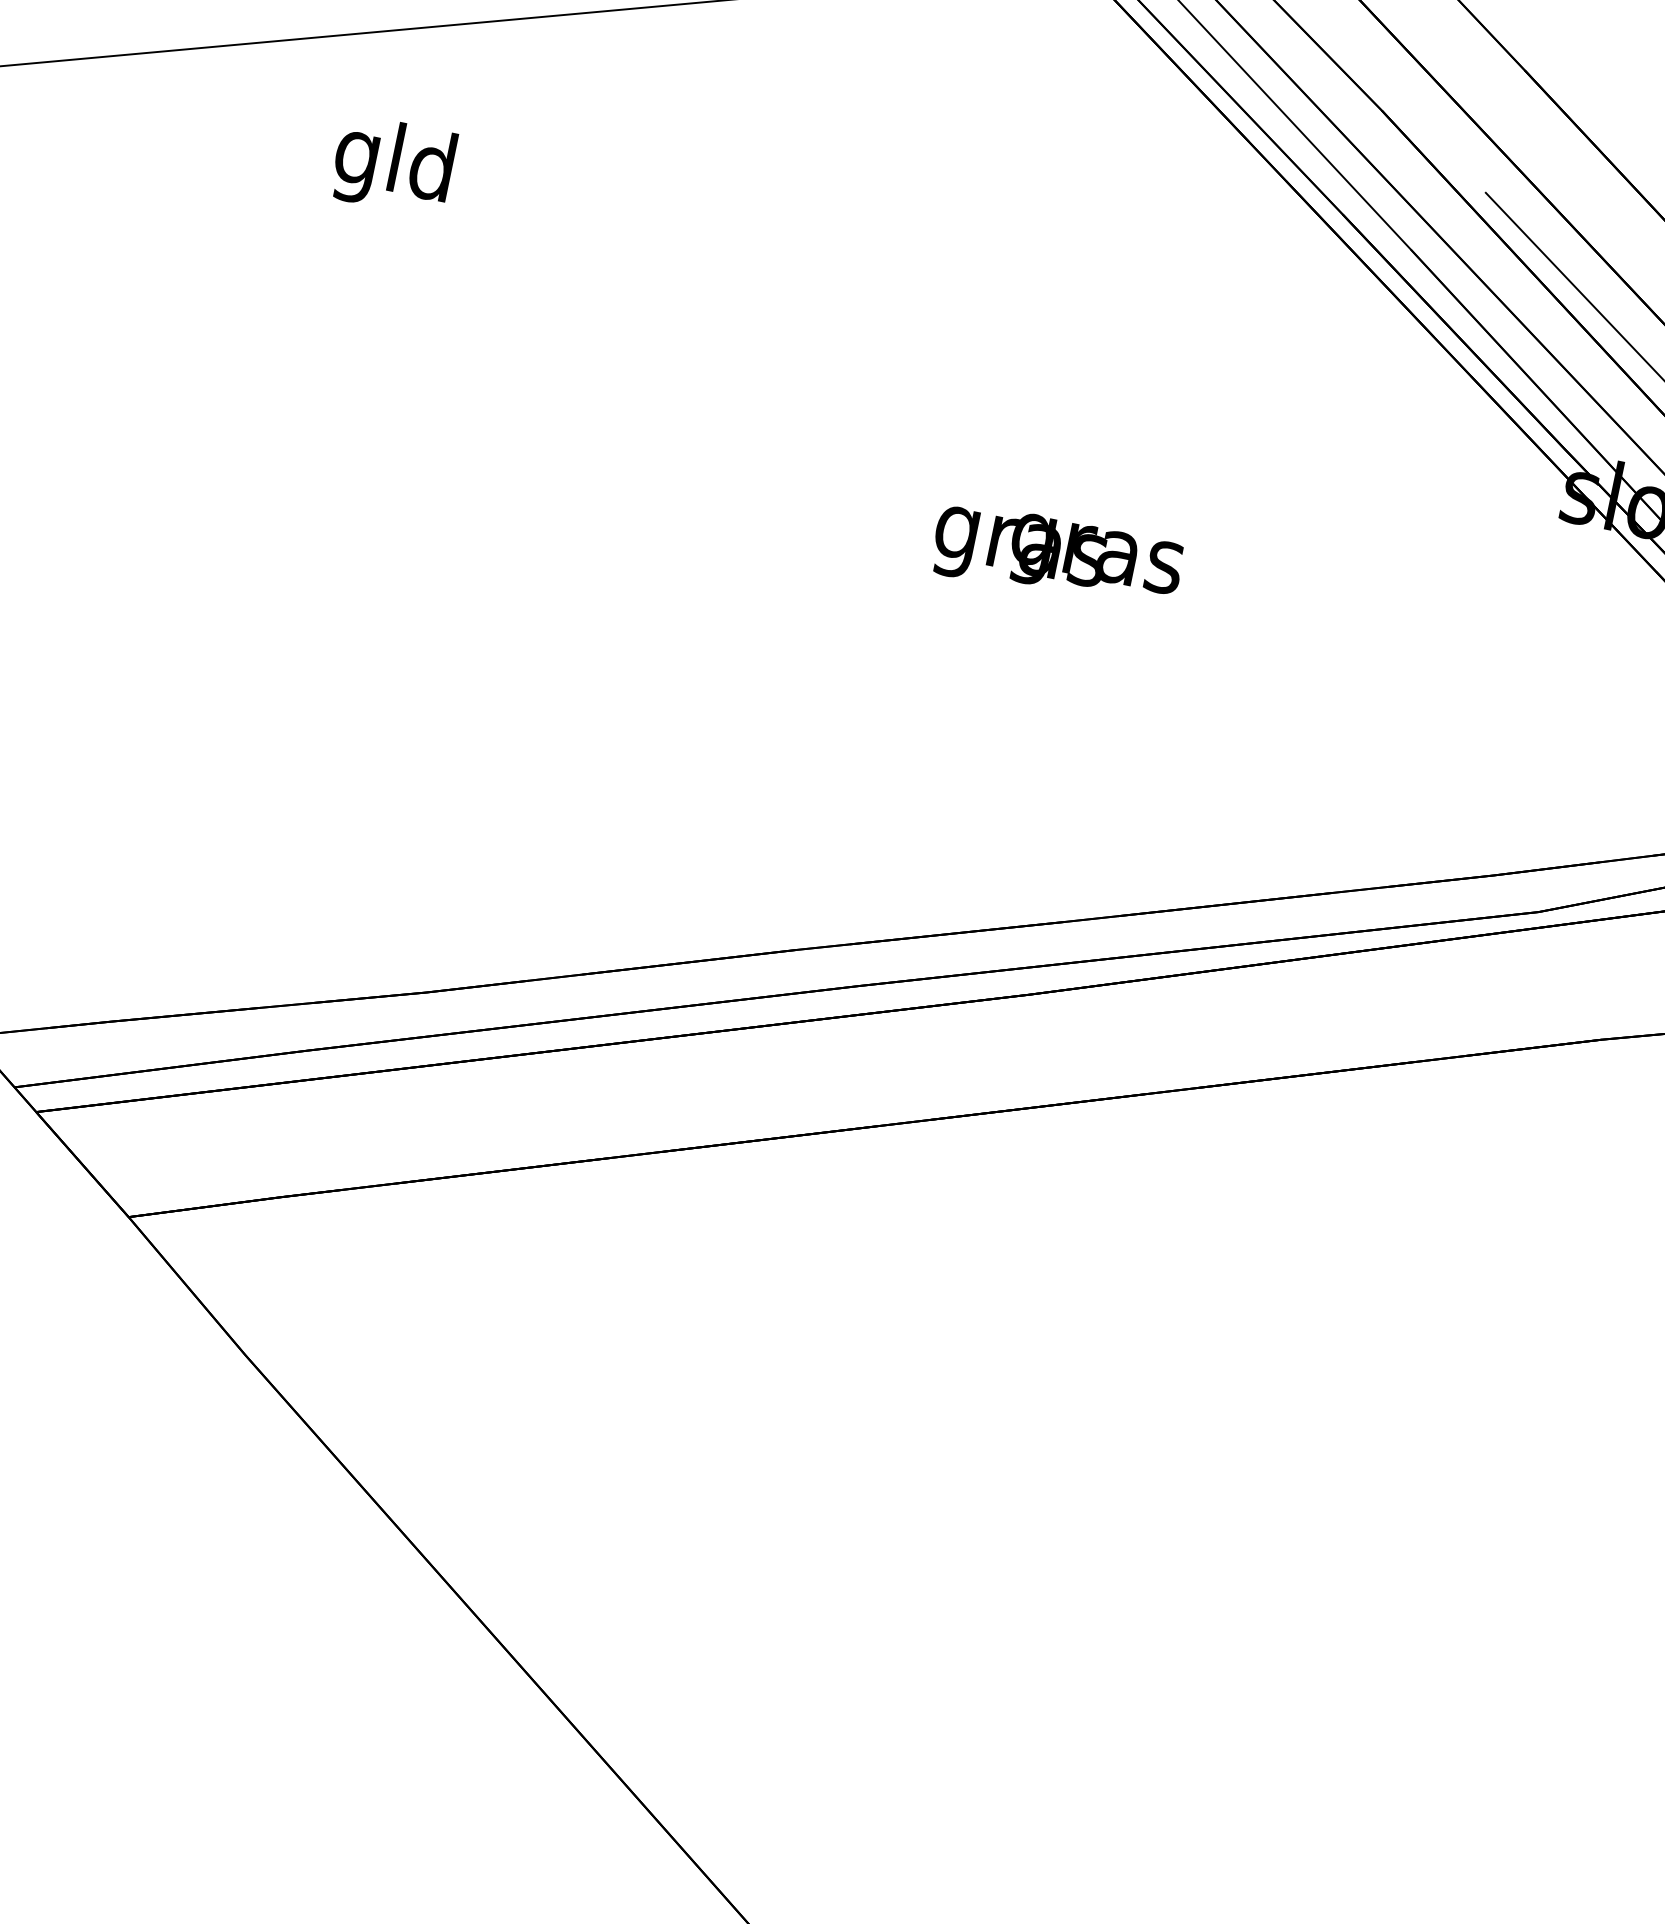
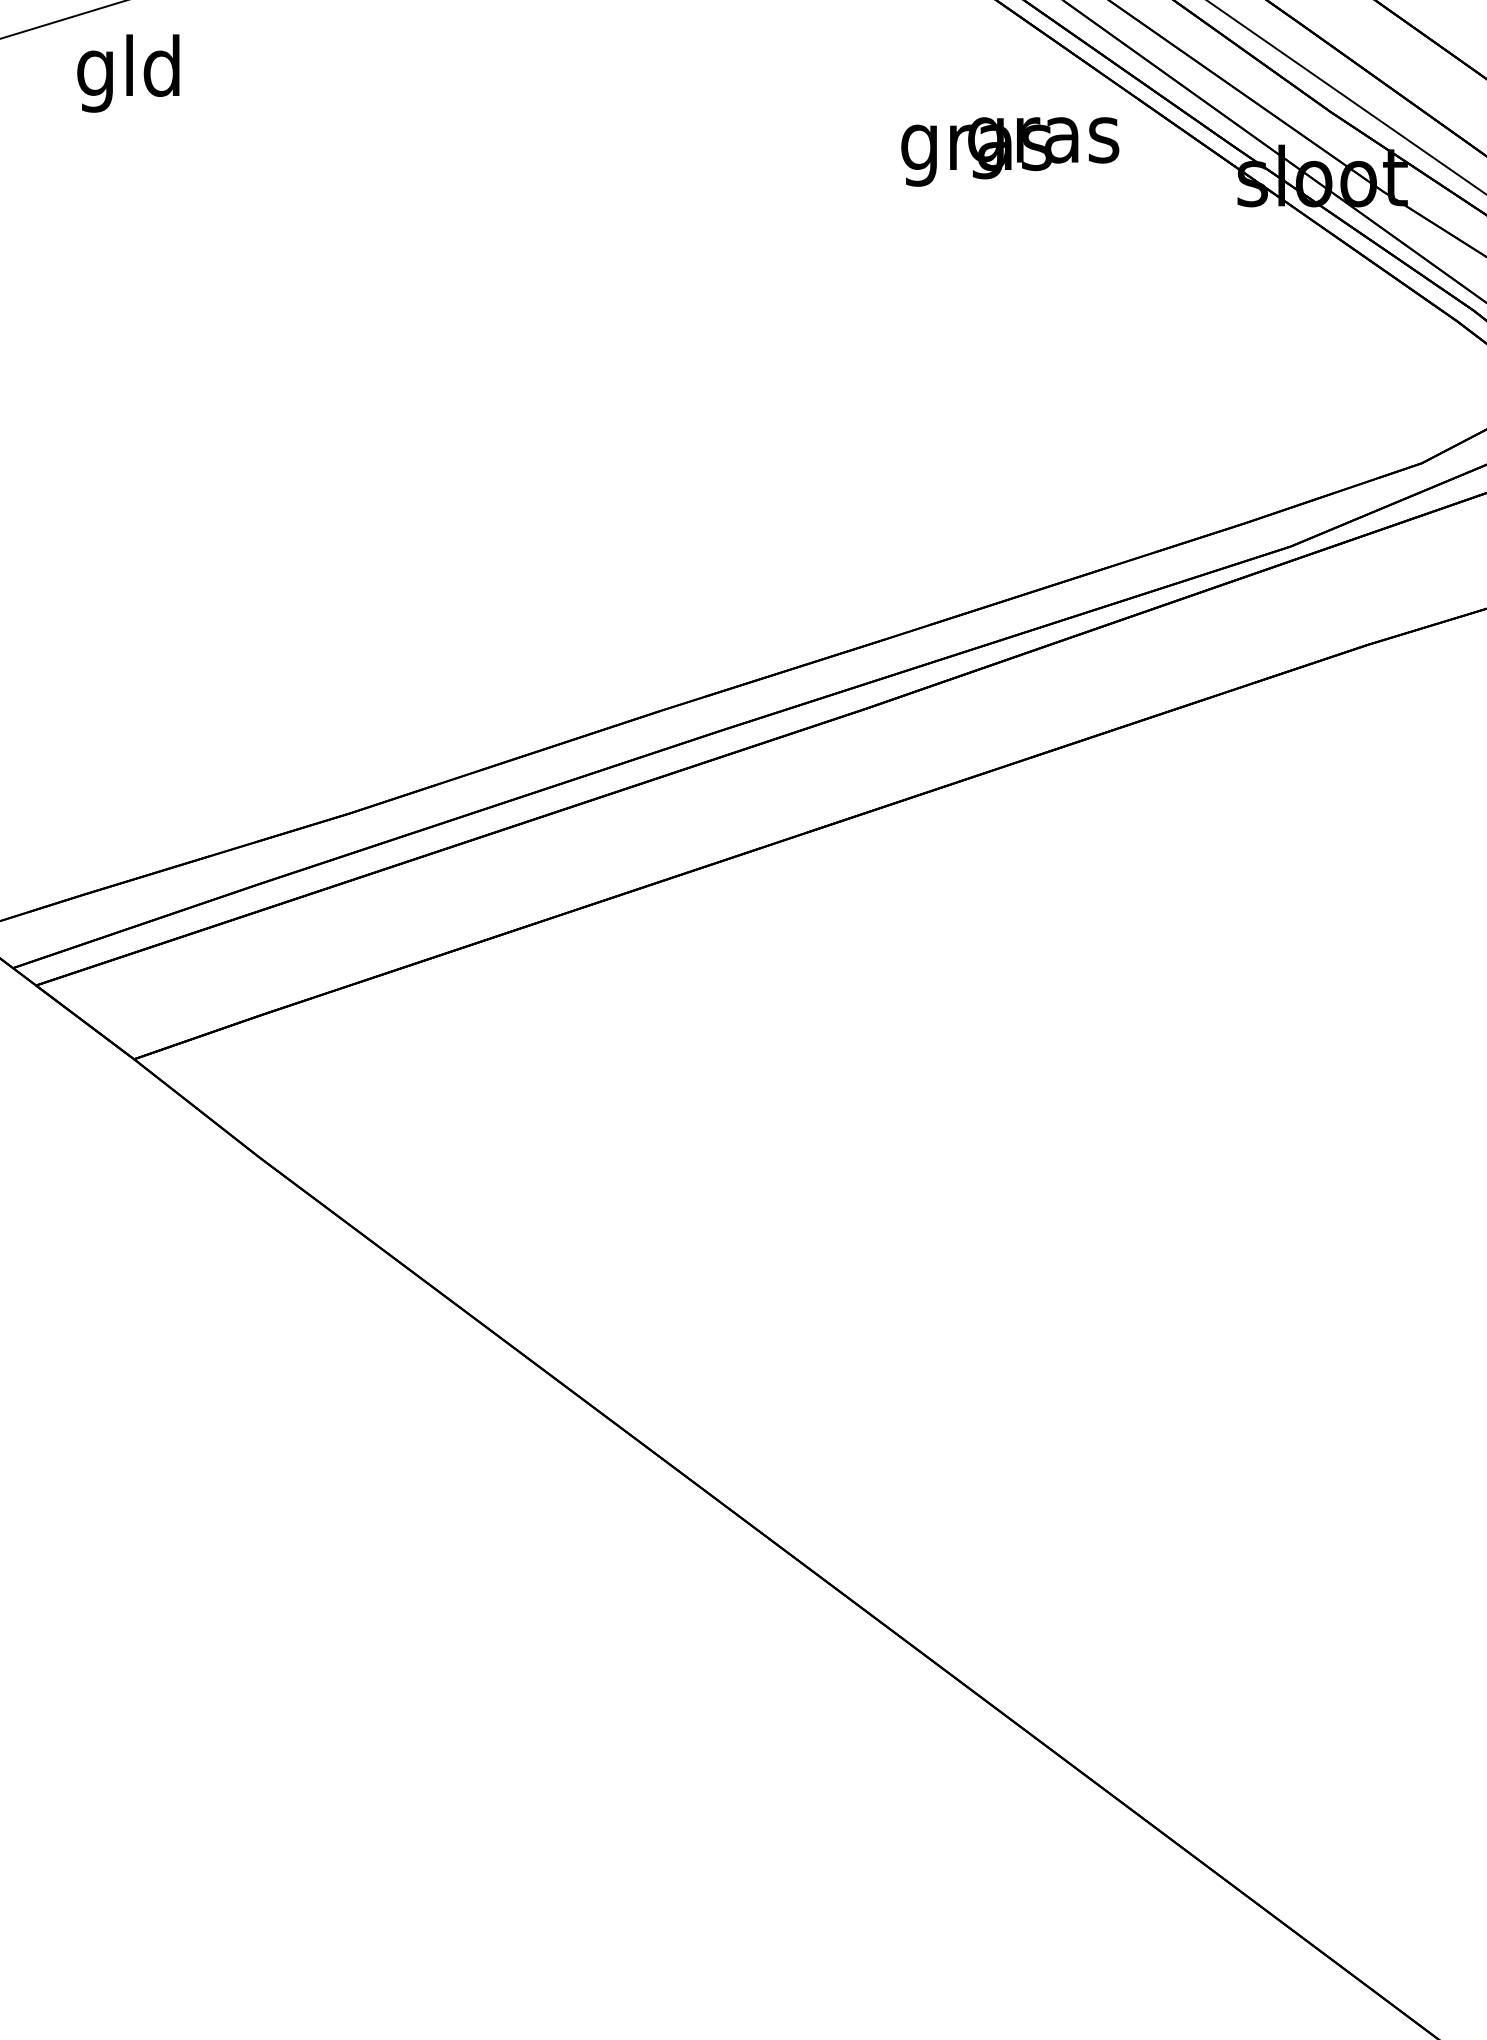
text: (393, 165) -> (128, 73), moved
text: (1057, 558) -> (1010, 151), moved

